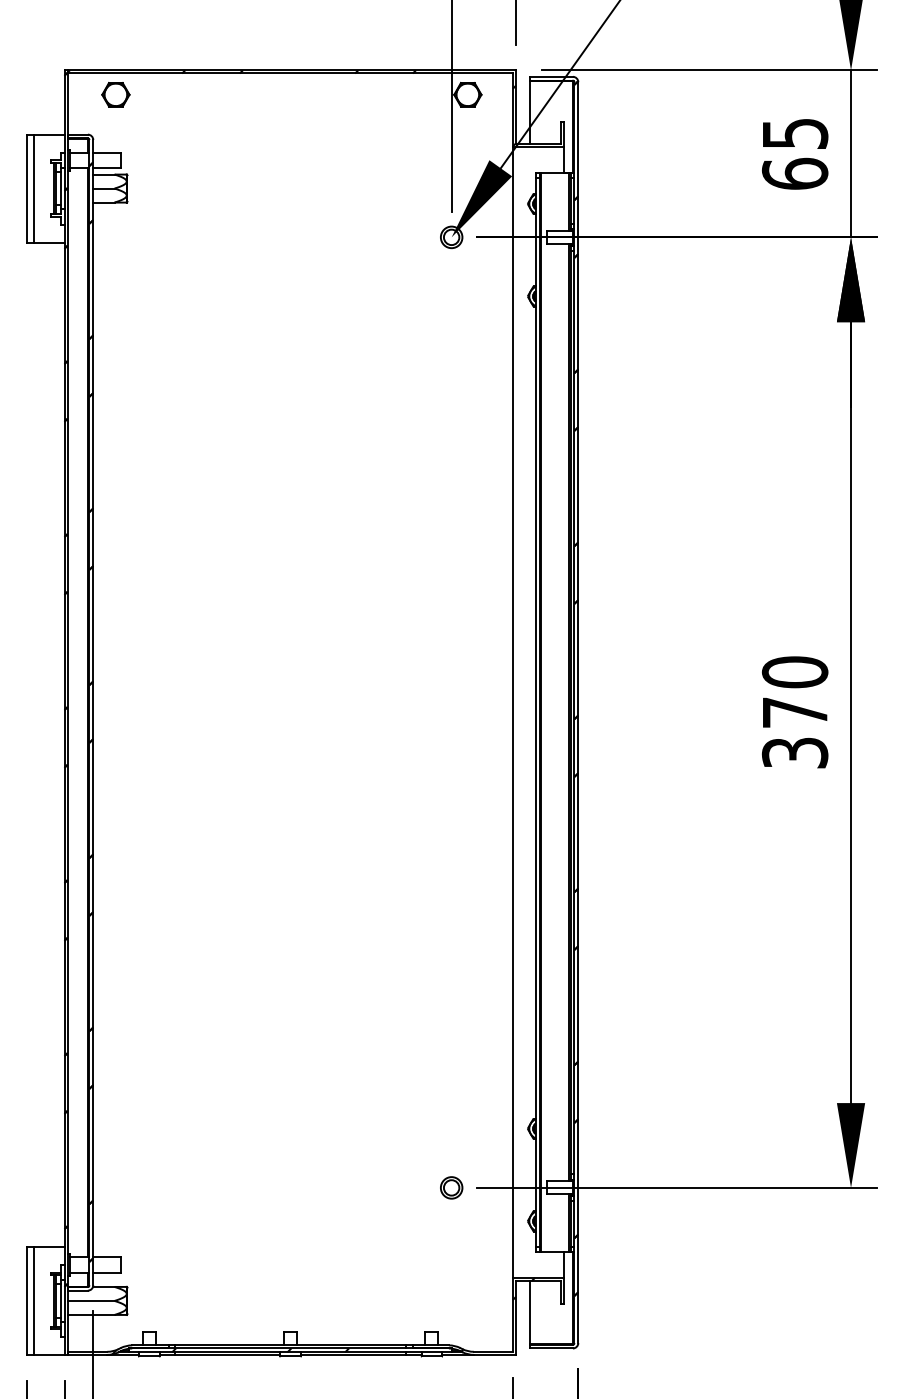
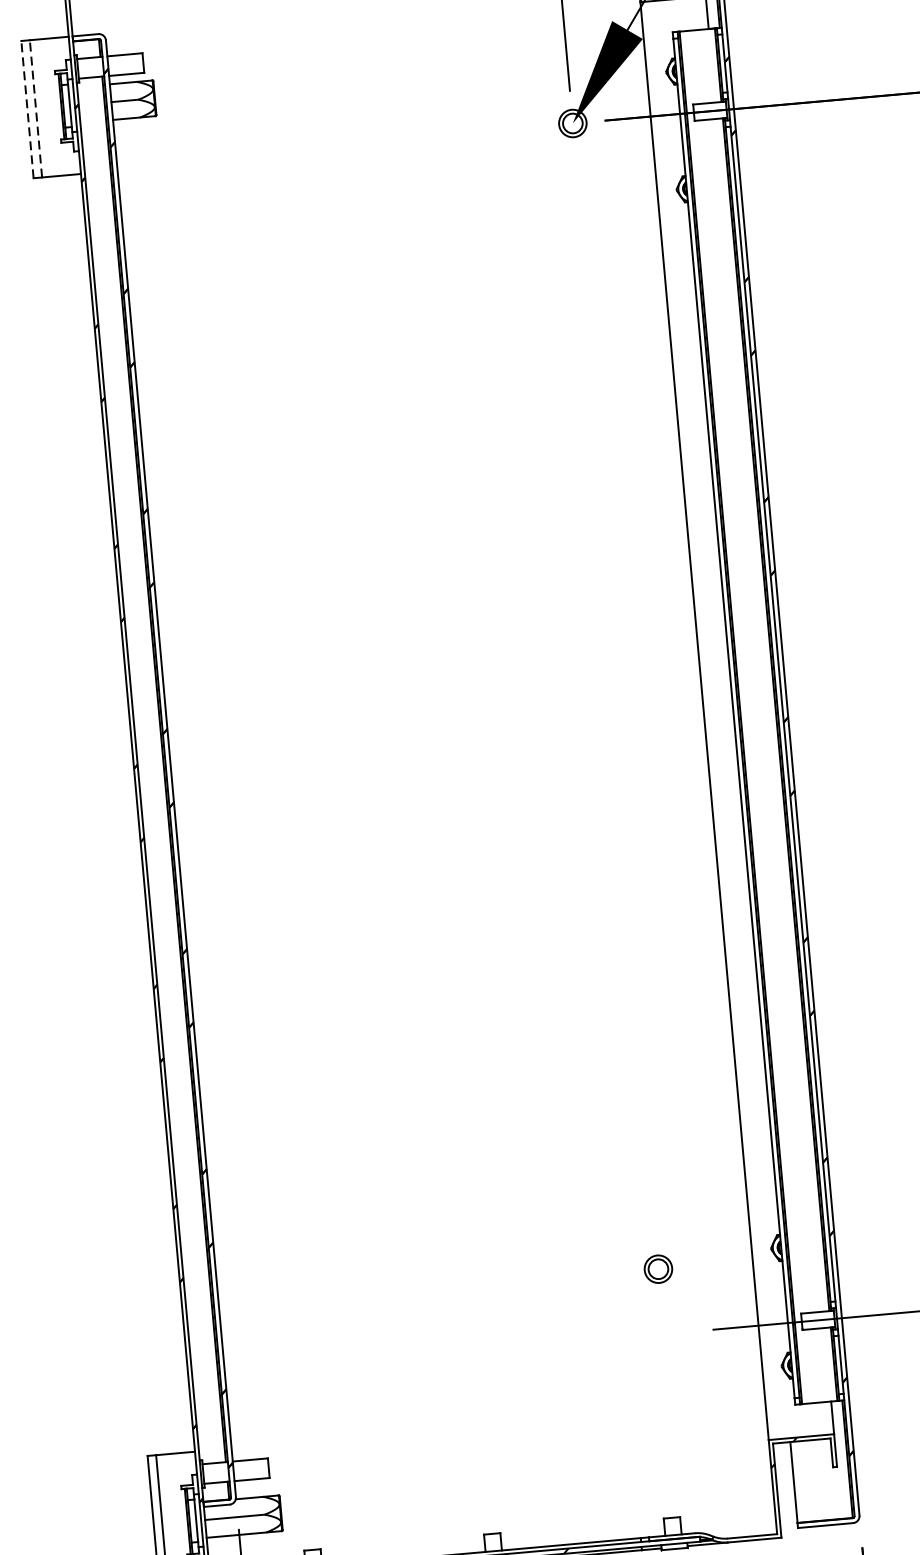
line: (27, 188) -> (27, 109), solid -> dashed
line: (33, 188) -> (35, 108), solid -> dashed
part: (451, 1187) -> (658, 1268), moved

